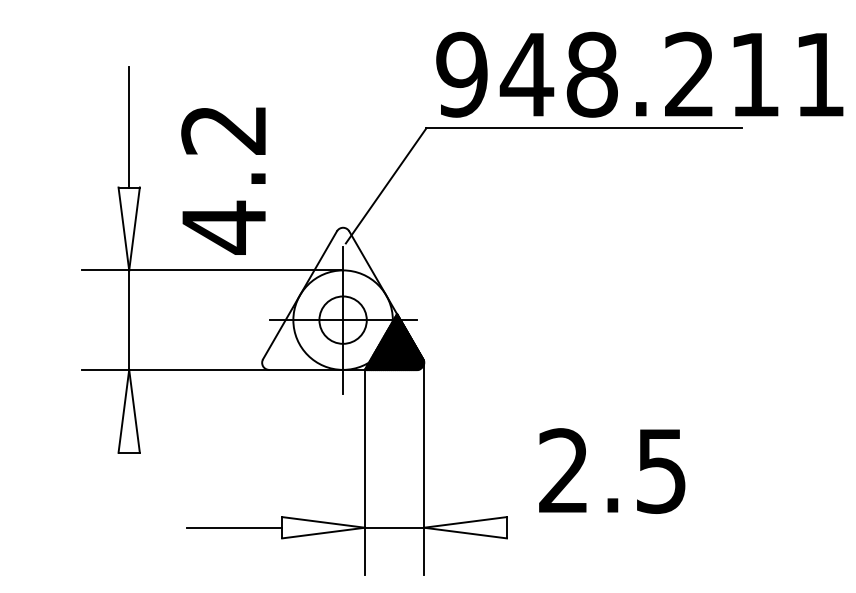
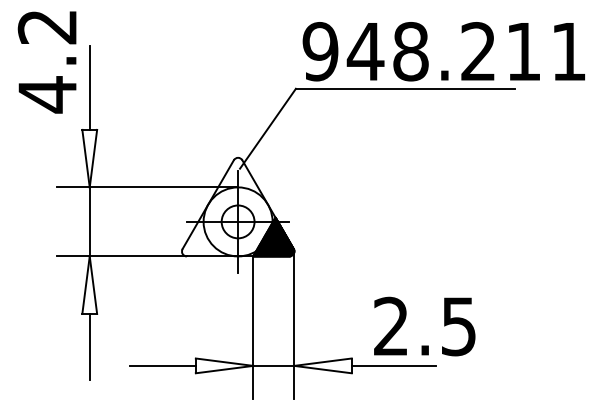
text: (222, 181) -> (46, 62), moved
line: (128, 499) -> (89, 346), added
line: (567, 527) -> (393, 365), added

